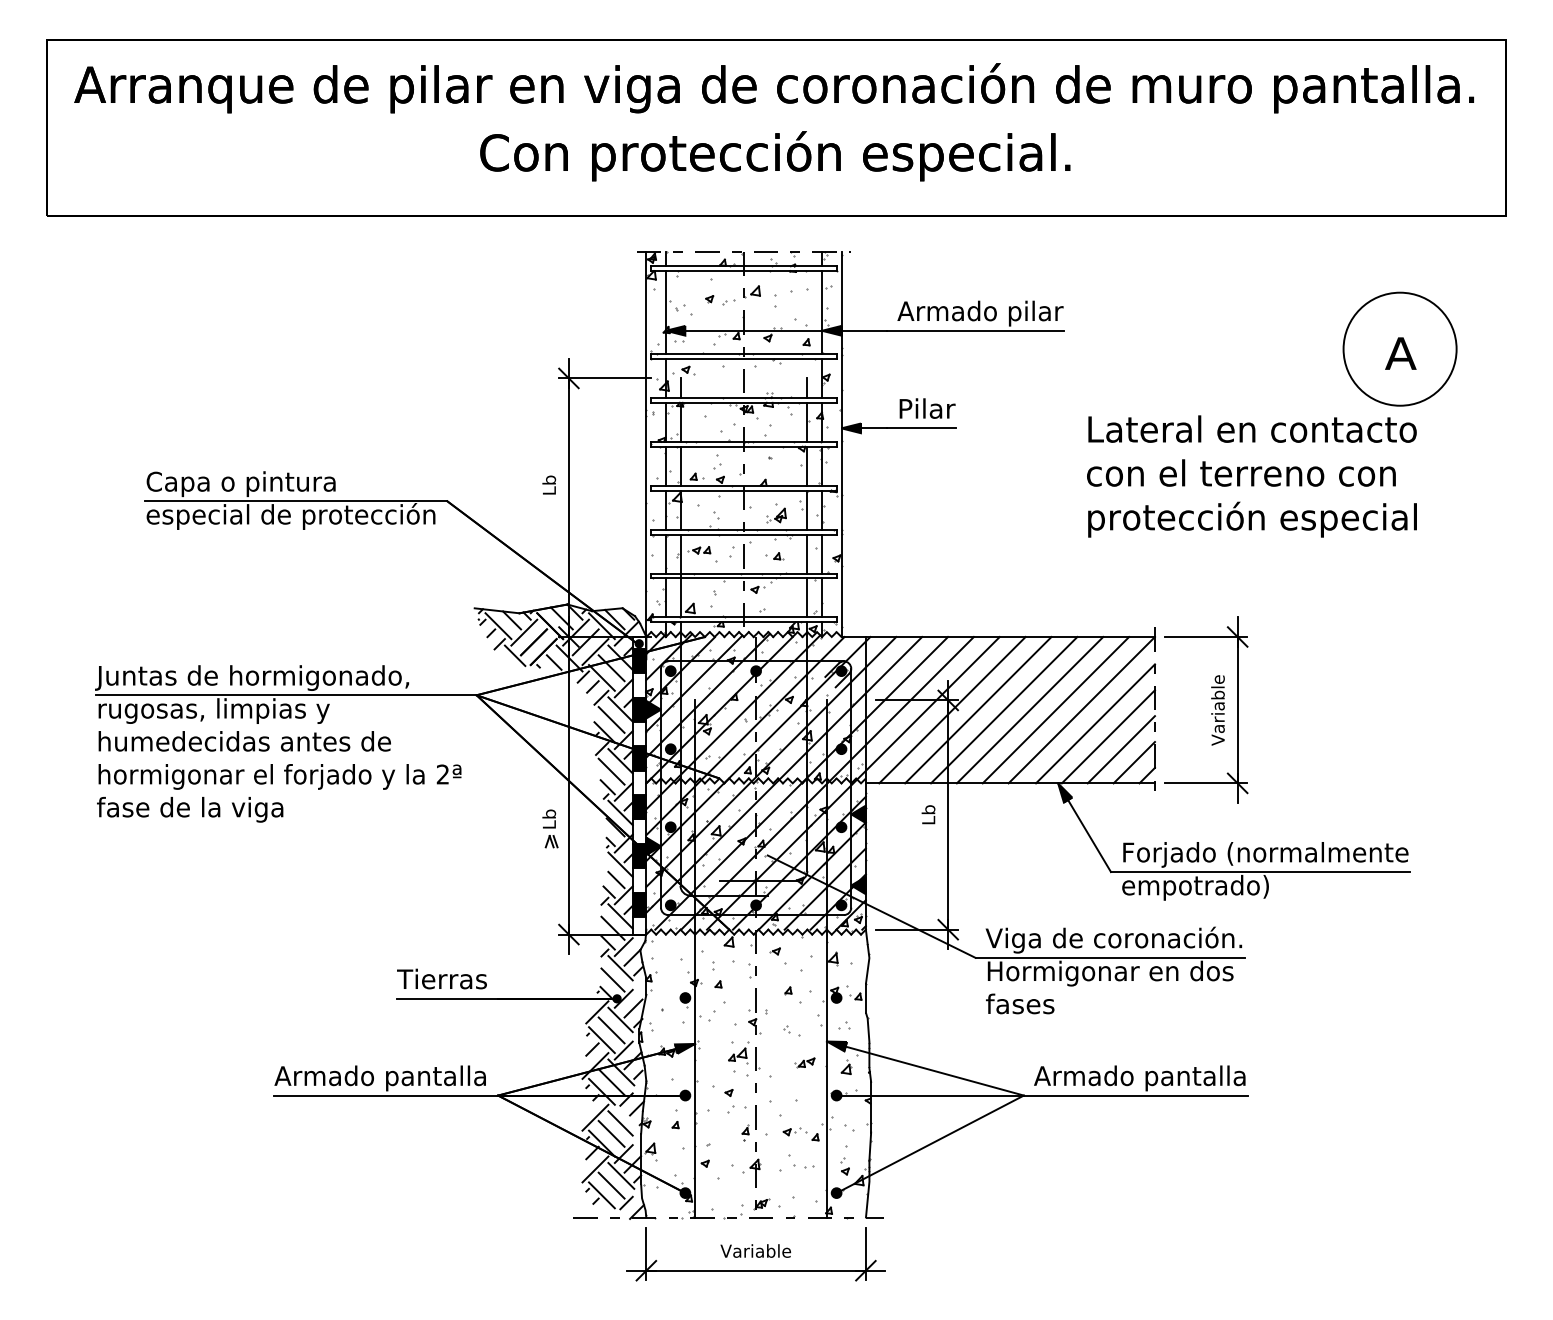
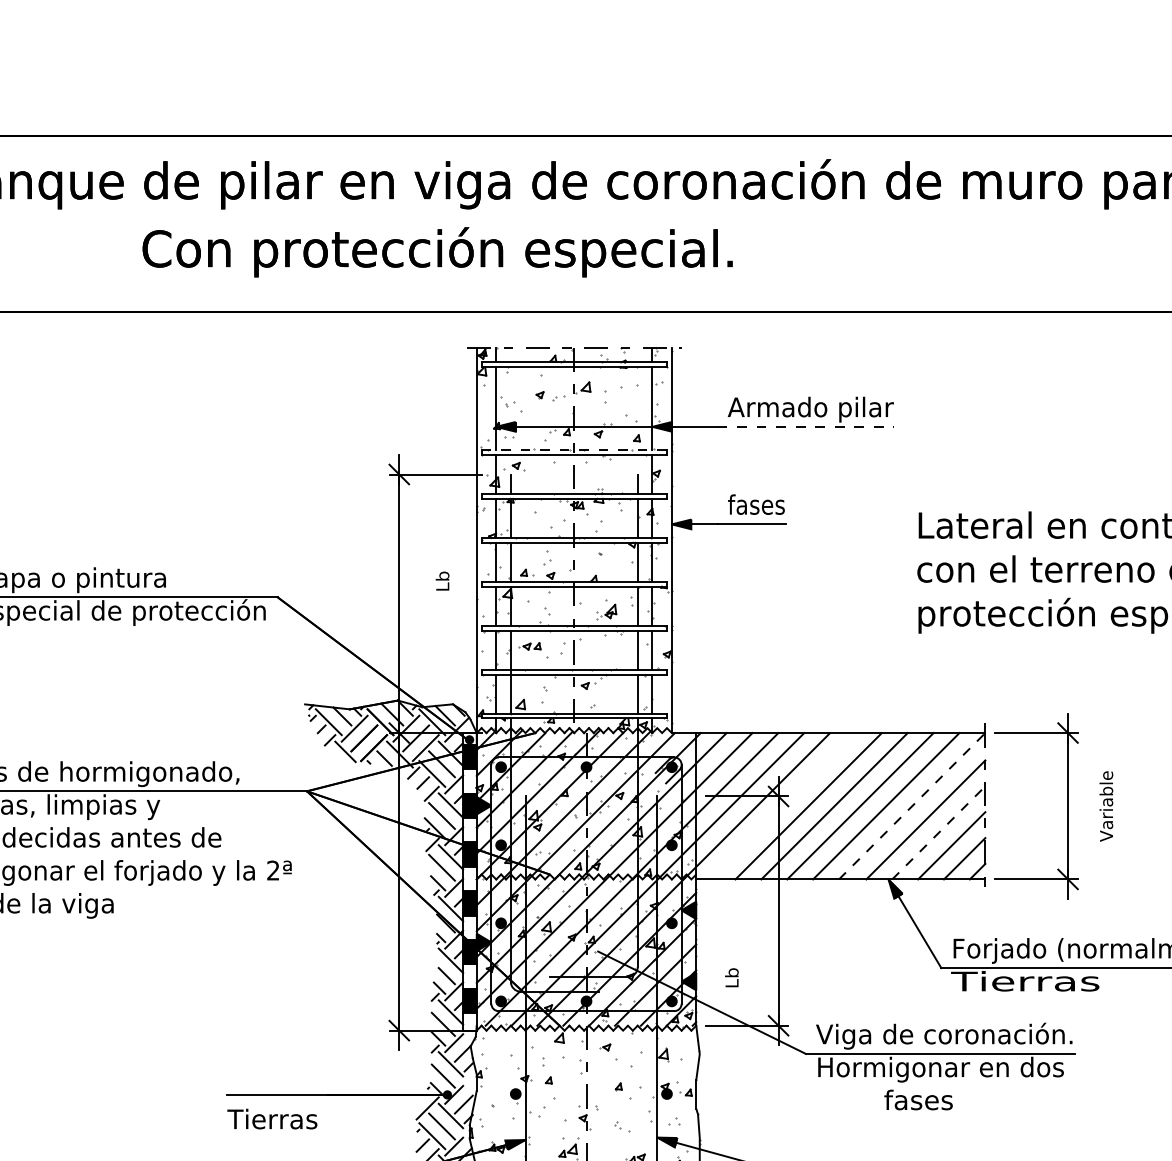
text: (775, 156) -> (437, 252), moved
line: (975, 330) -> (805, 426), solid -> dashed
line: (743, 354) -> (573, 450), solid -> dashed
text: (926, 408) -> (756, 504), Pilar -> fases
text: (549, 484) -> (442, 580), moved
part: (774, 556) -> (604, 652), removed
line: (1082, 709) -> (912, 805), solid -> dashed
line: (952, 710) -> (782, 806), removed
text: (1217, 710) -> (1105, 806), moved
line: (1108, 736) -> (938, 832), solid -> dashed
text: (928, 814) -> (731, 977), moved
part: (550, 828) -> (380, 924), removed
text: (1194, 887) -> (1024, 983), empotrado) -> Tierras
text: (441, 978) -> (271, 1118), moved
text: (1020, 1003) -> (918, 1099), moved

